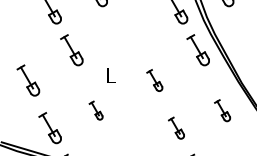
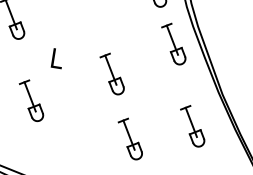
part: (154, 80) -> (111, 73), size x1.43
part: (95, 110) -> (30, 99), size x1.67
part: (222, 110) -> (192, 125), size x1.43
part: (176, 128) -> (130, 139), size x1.43

